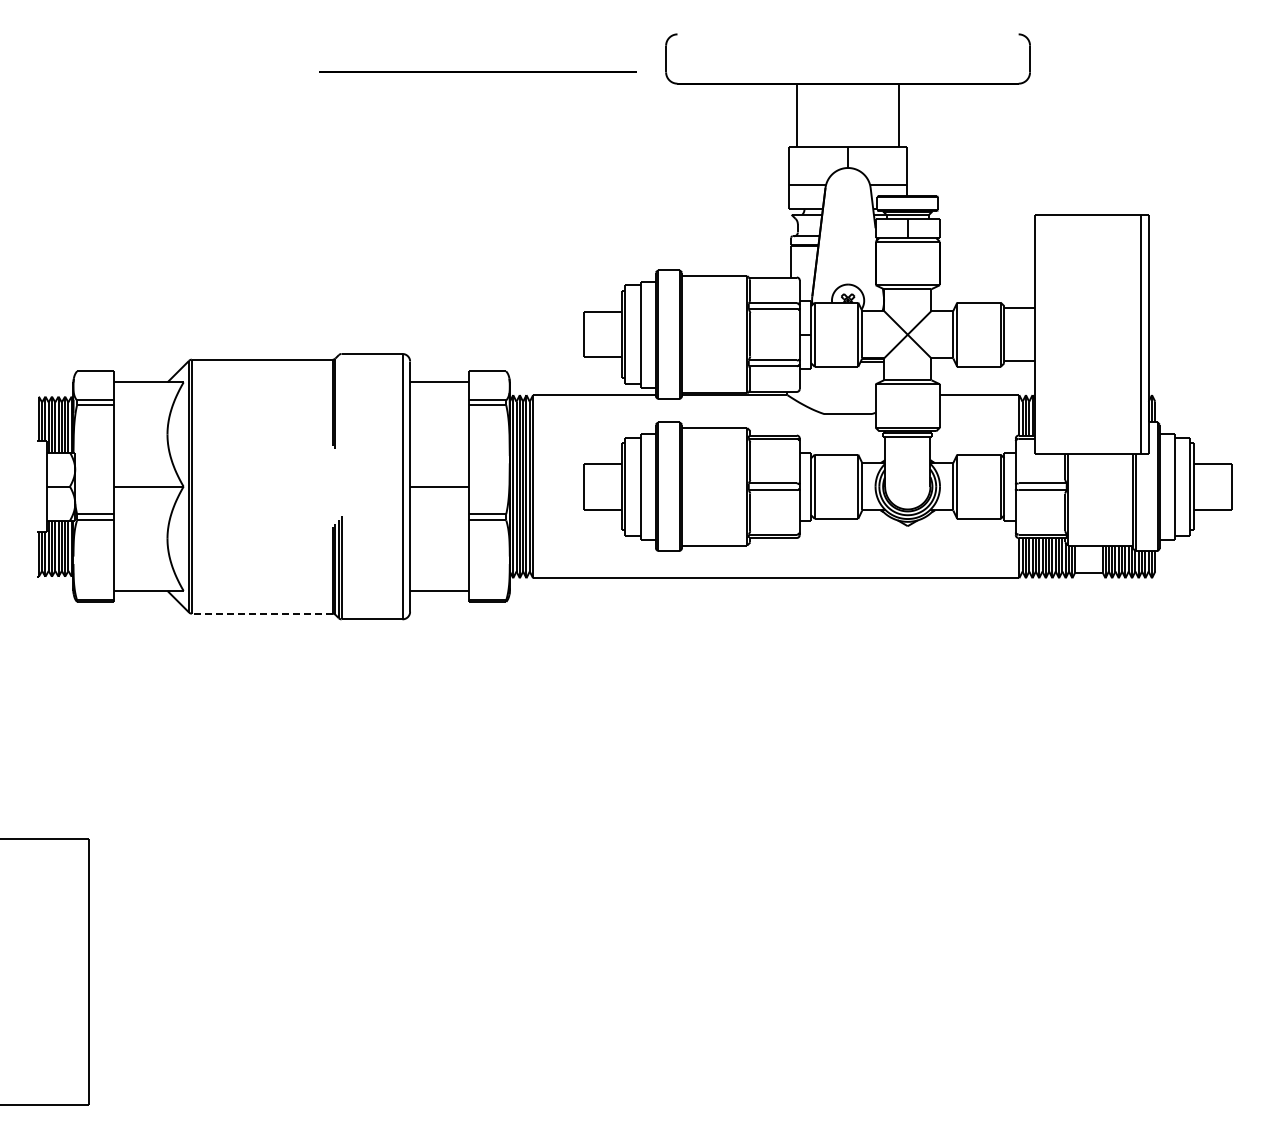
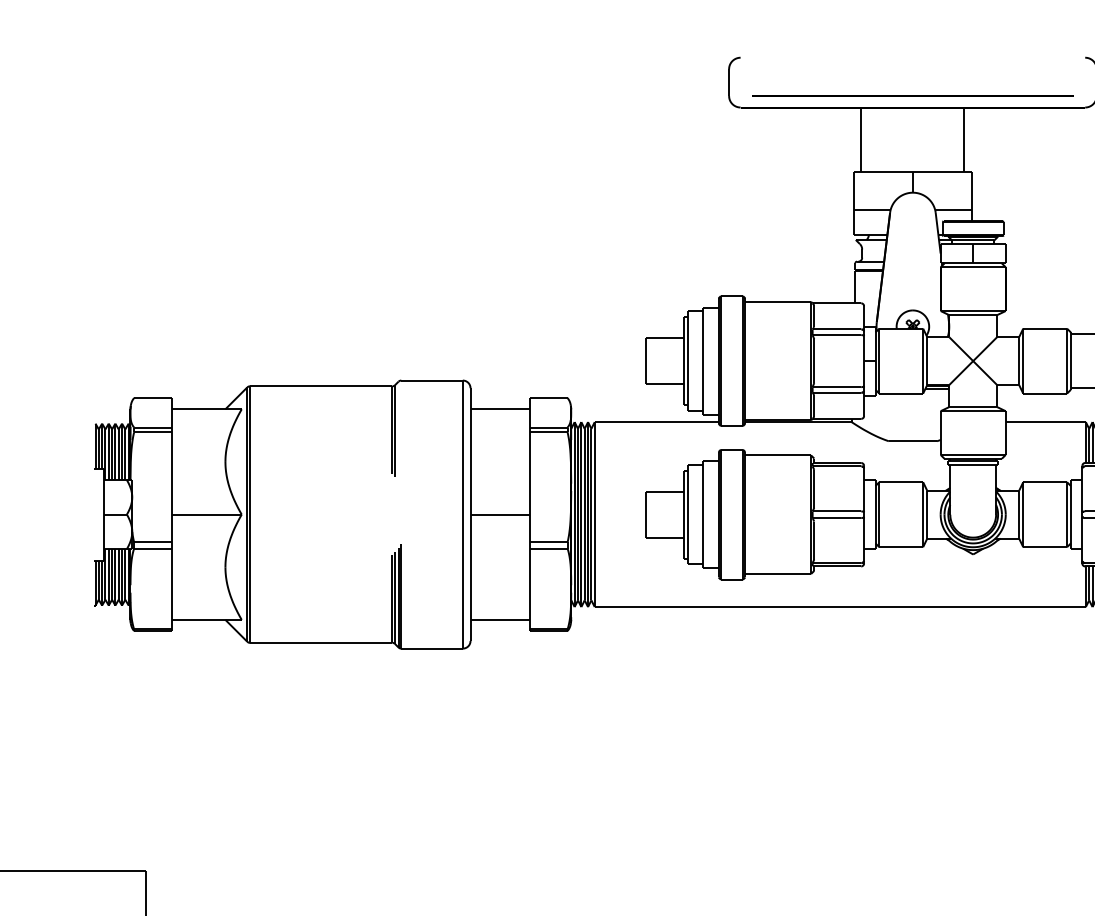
line: (477, 71) -> (912, 95), moved
line: (261, 613) -> (320, 642), dashed -> solid

